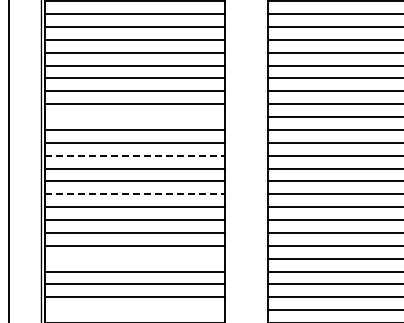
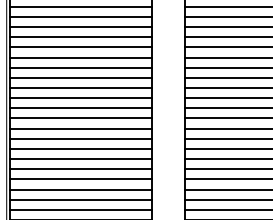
line: (135, 117) -> (80, 57), added
line: (135, 155) -> (80, 87), dashed -> solid
line: (135, 194) -> (80, 118), dashed -> solid
line: (135, 258) -> (80, 169), added
line: (135, 310) -> (80, 210), added

